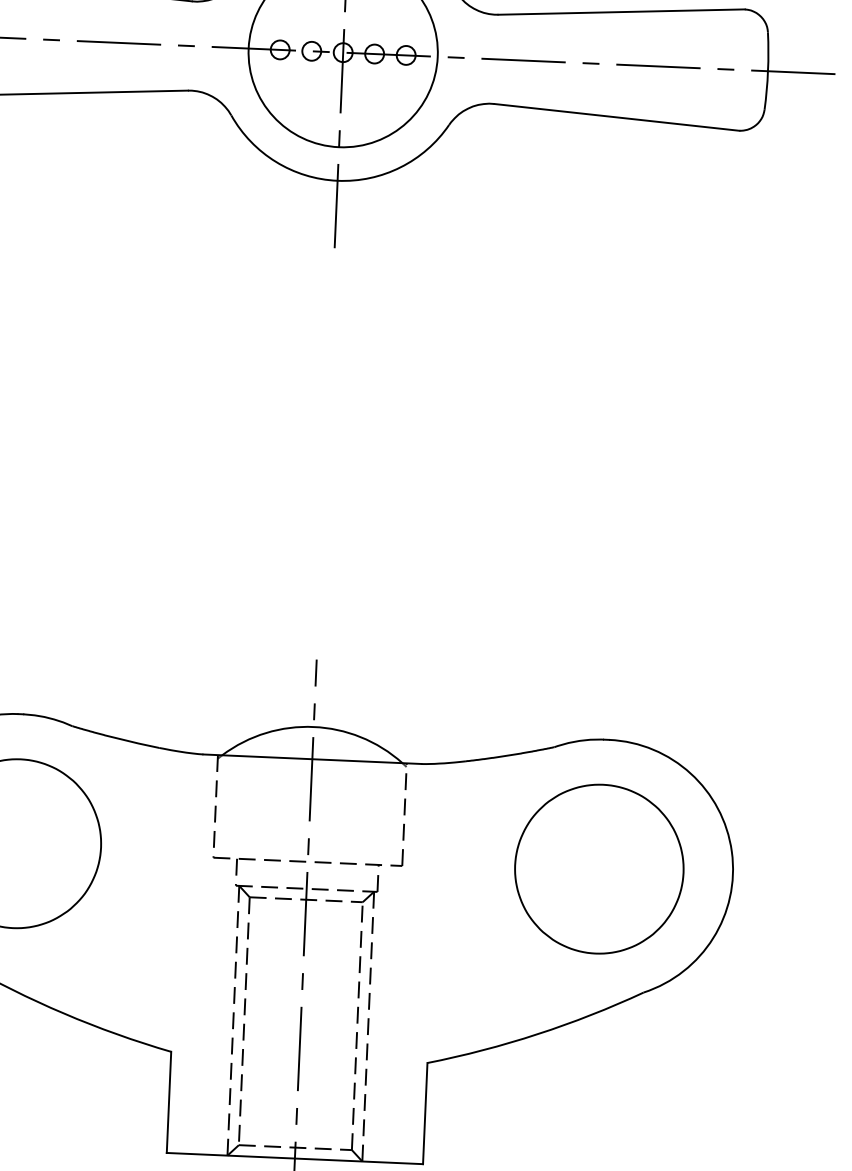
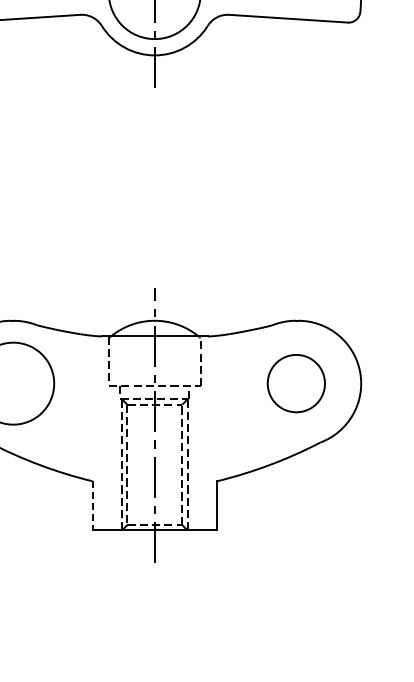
part: (599, 868) -> (296, 383), size x0.7
line: (168, 1101) -> (92, 505), solid -> dashed

